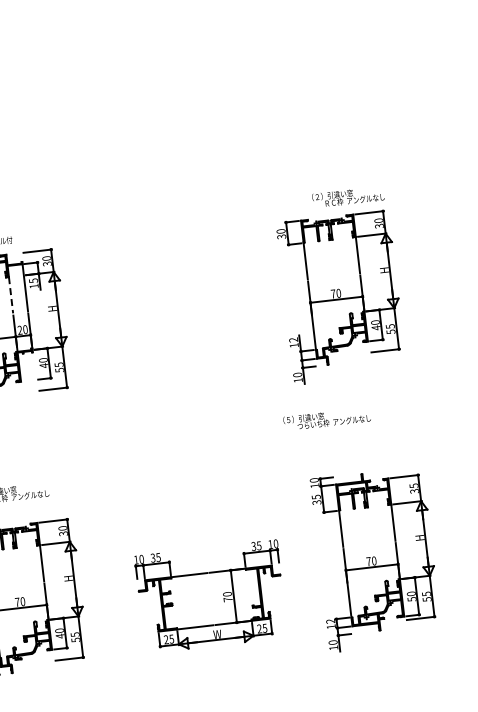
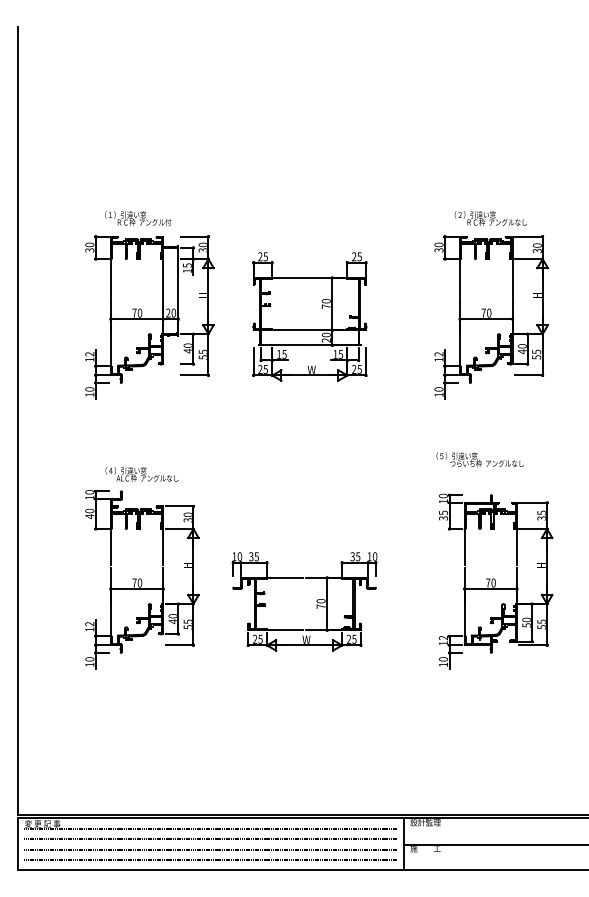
text: (348, 197) -> (490, 218), moved
line: (11, 295) -> (163, 277), dashed -> solid
part: (160, 317) -> (309, 316), added
text: (326, 419) -> (479, 459), moved
part: (222, 595) -> (316, 601), moved

